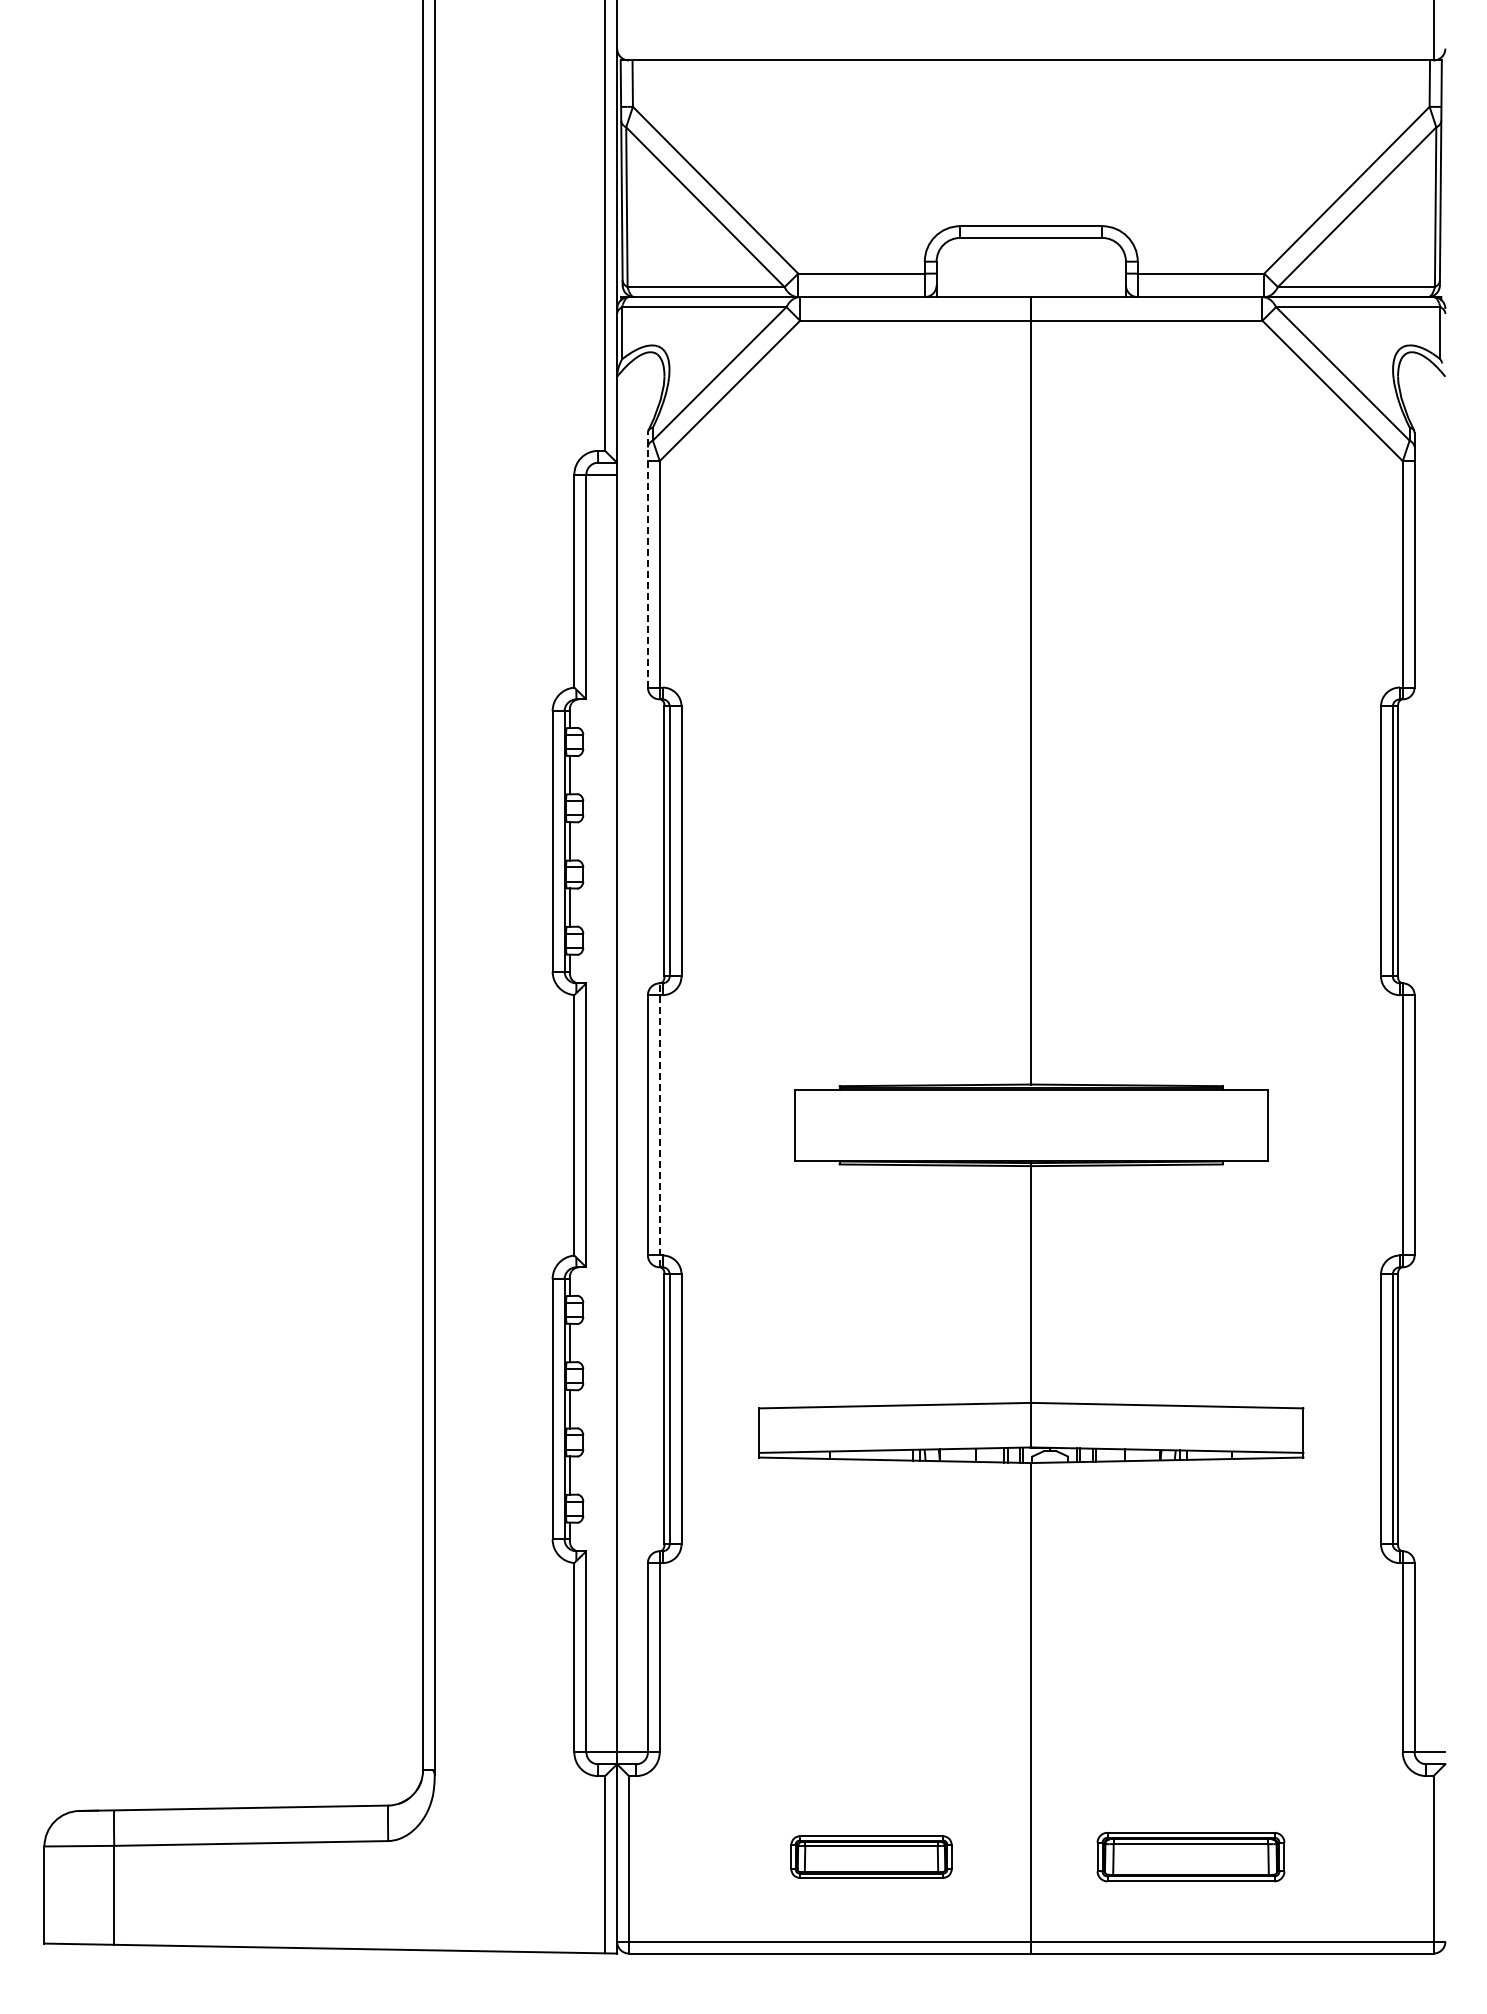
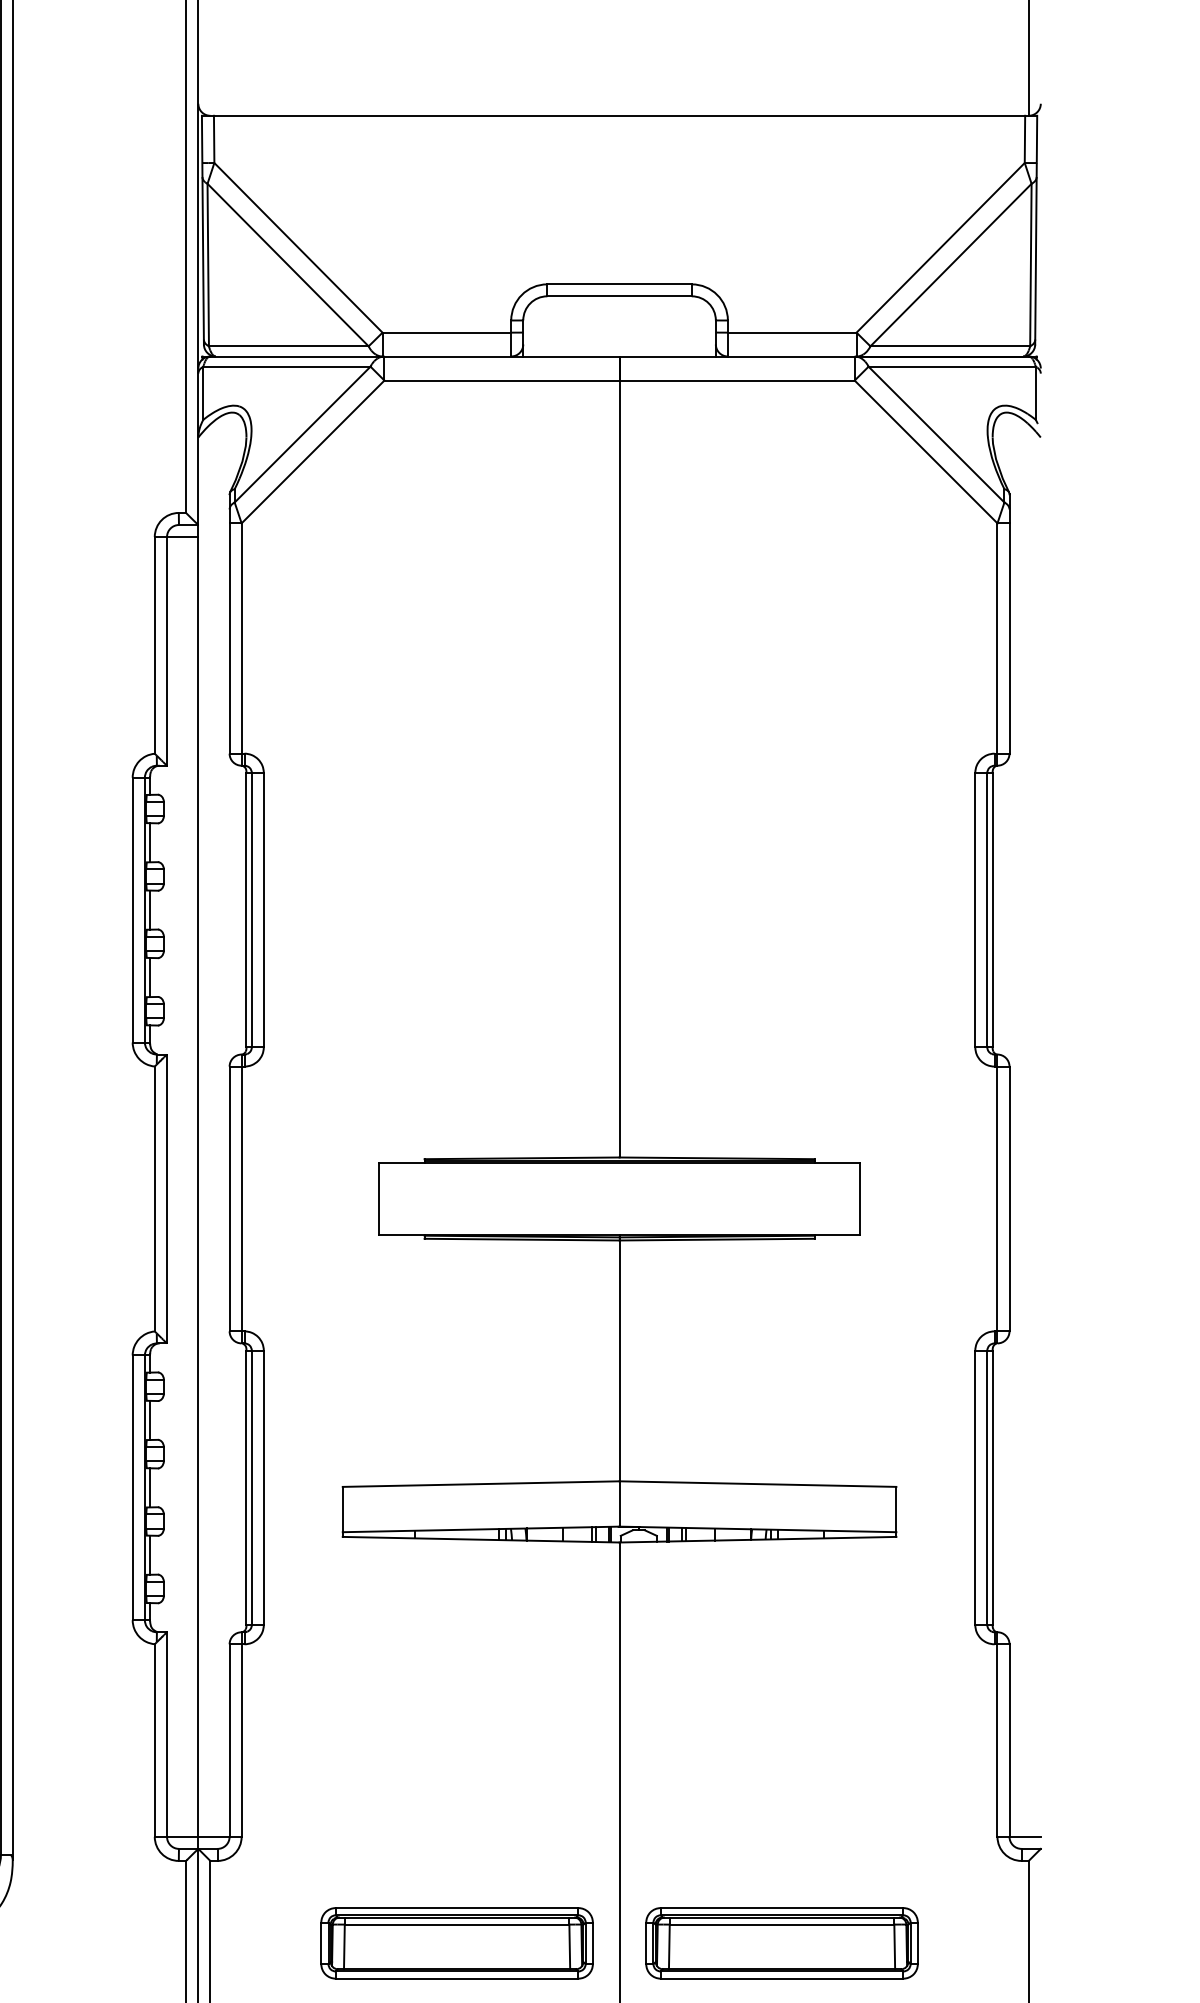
line: (647, 560) -> (229, 624), dashed -> solid
line: (659, 1125) -> (241, 1199), dashed -> solid
part: (871, 1856) -> (457, 1942), size x1.67
part: (1190, 1856) -> (781, 1942), size x1.43

